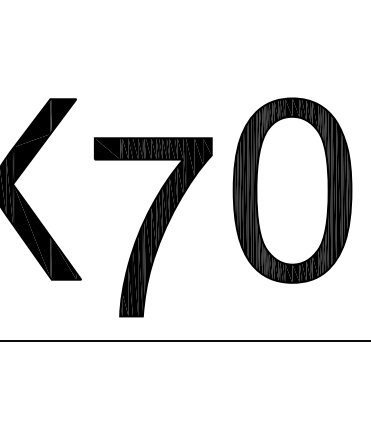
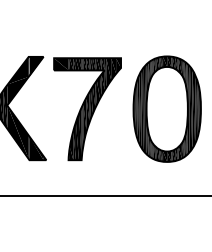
part: (153, 227) -> (87, 109), moved

